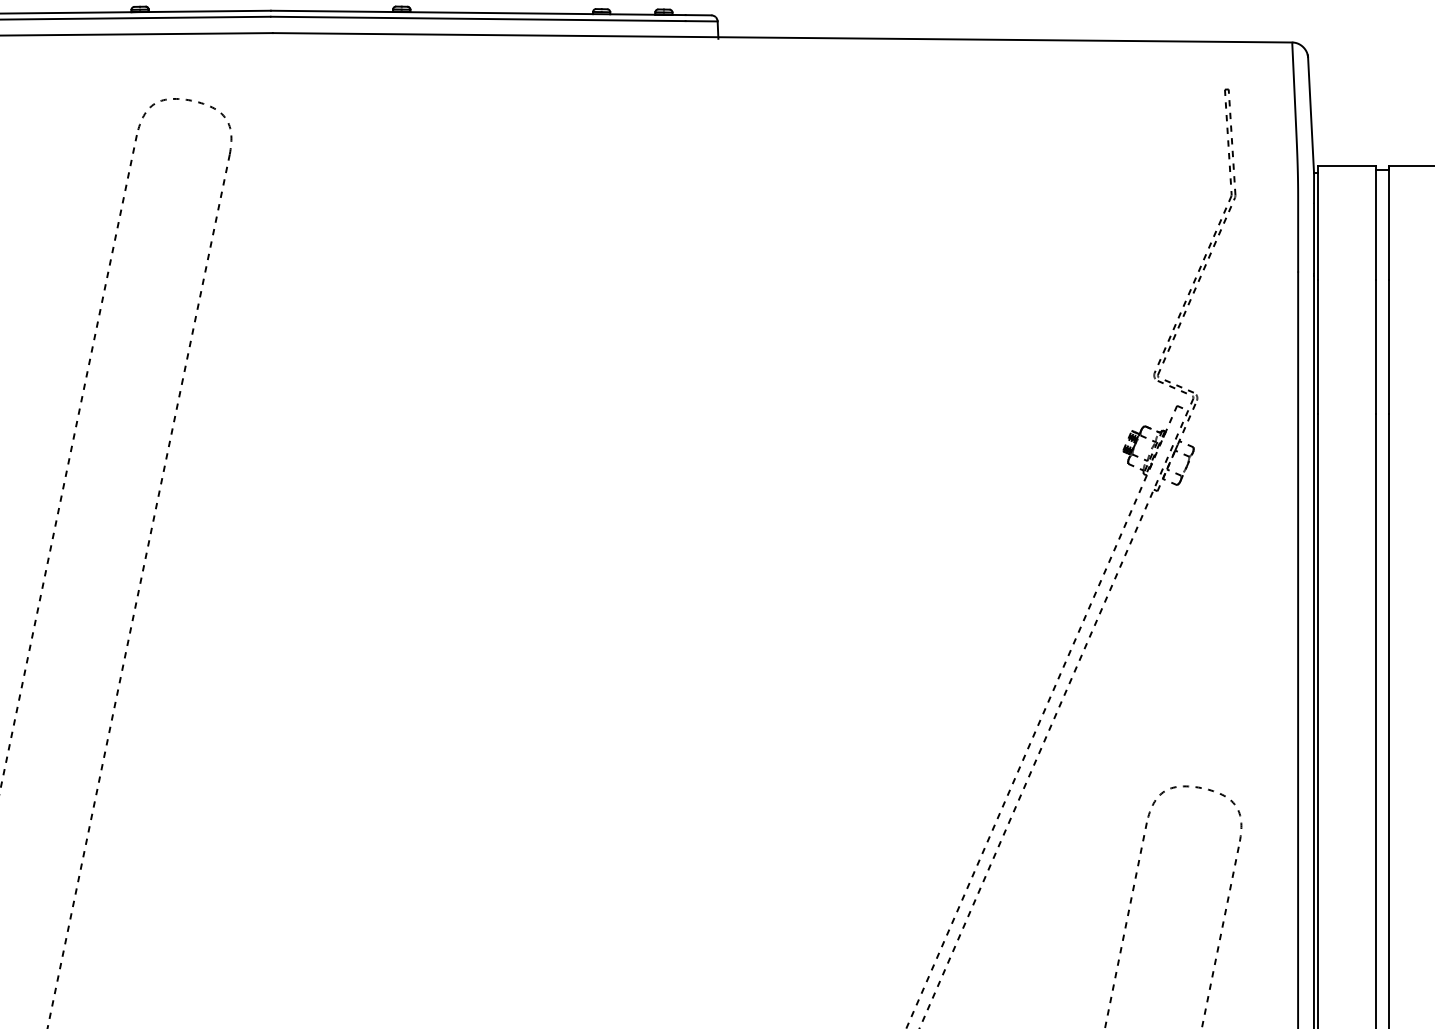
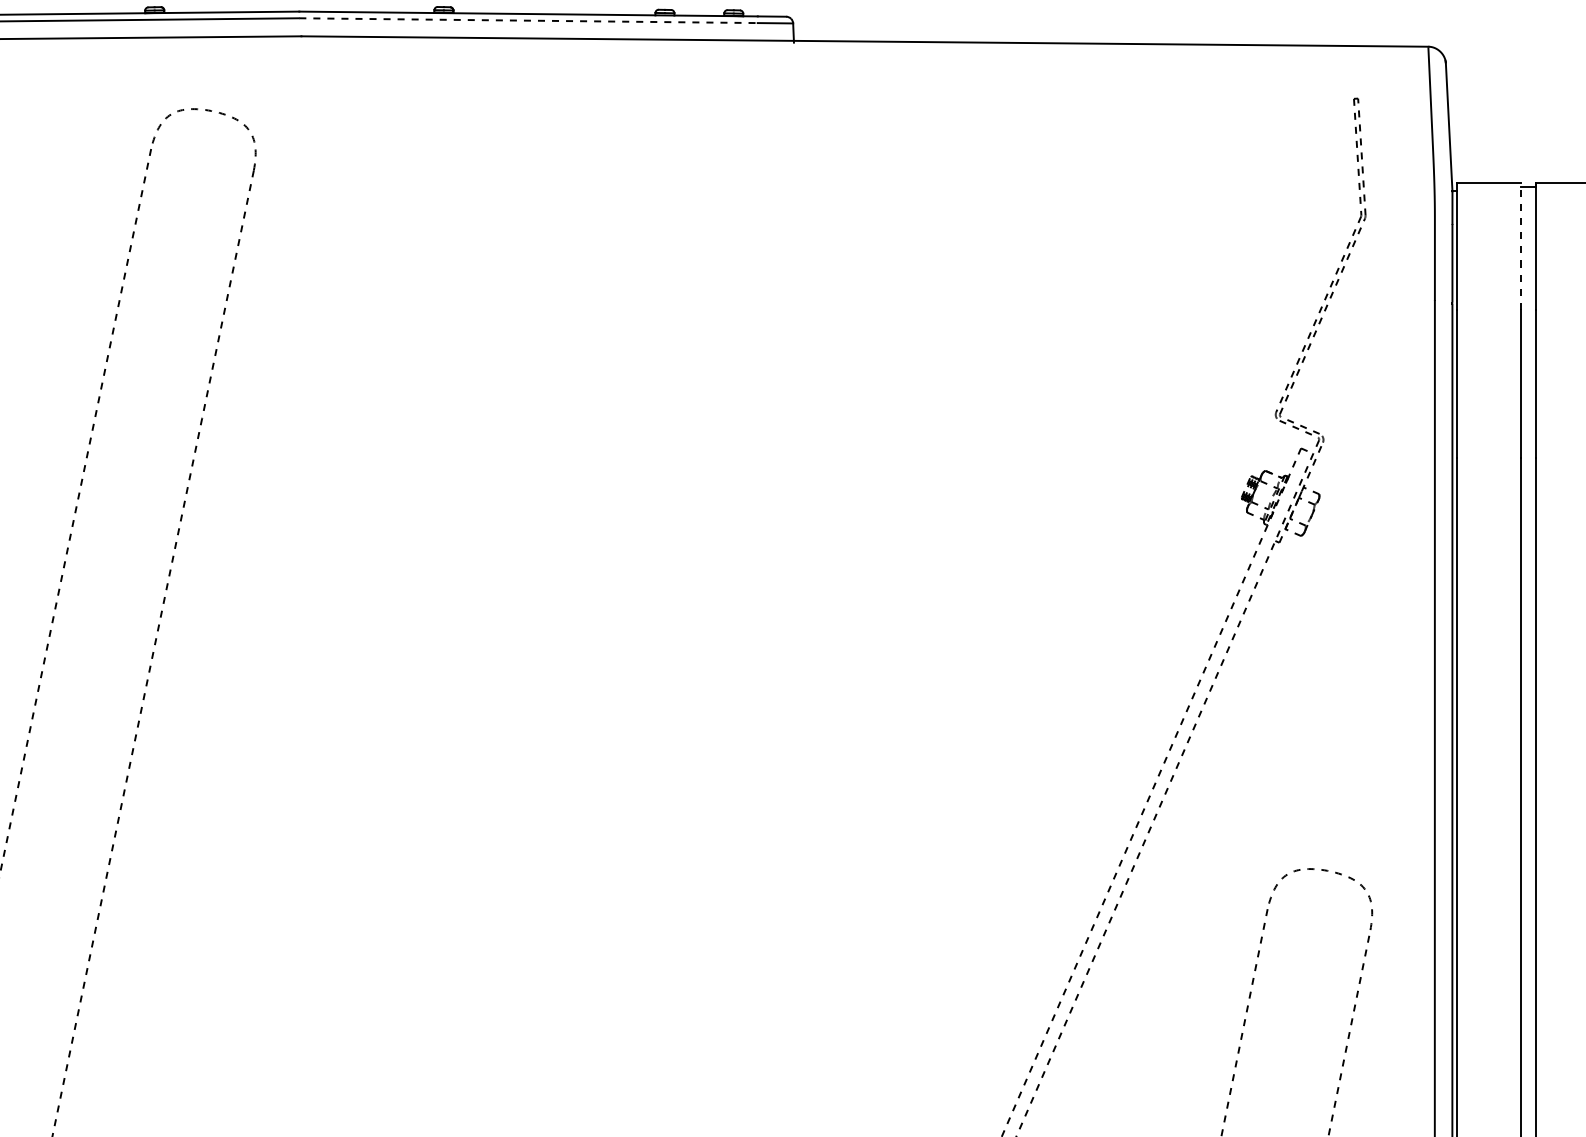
line: (479, 18) -> (529, 20), solid -> dashed
line: (1376, 222) -> (1521, 245), solid -> dashed

